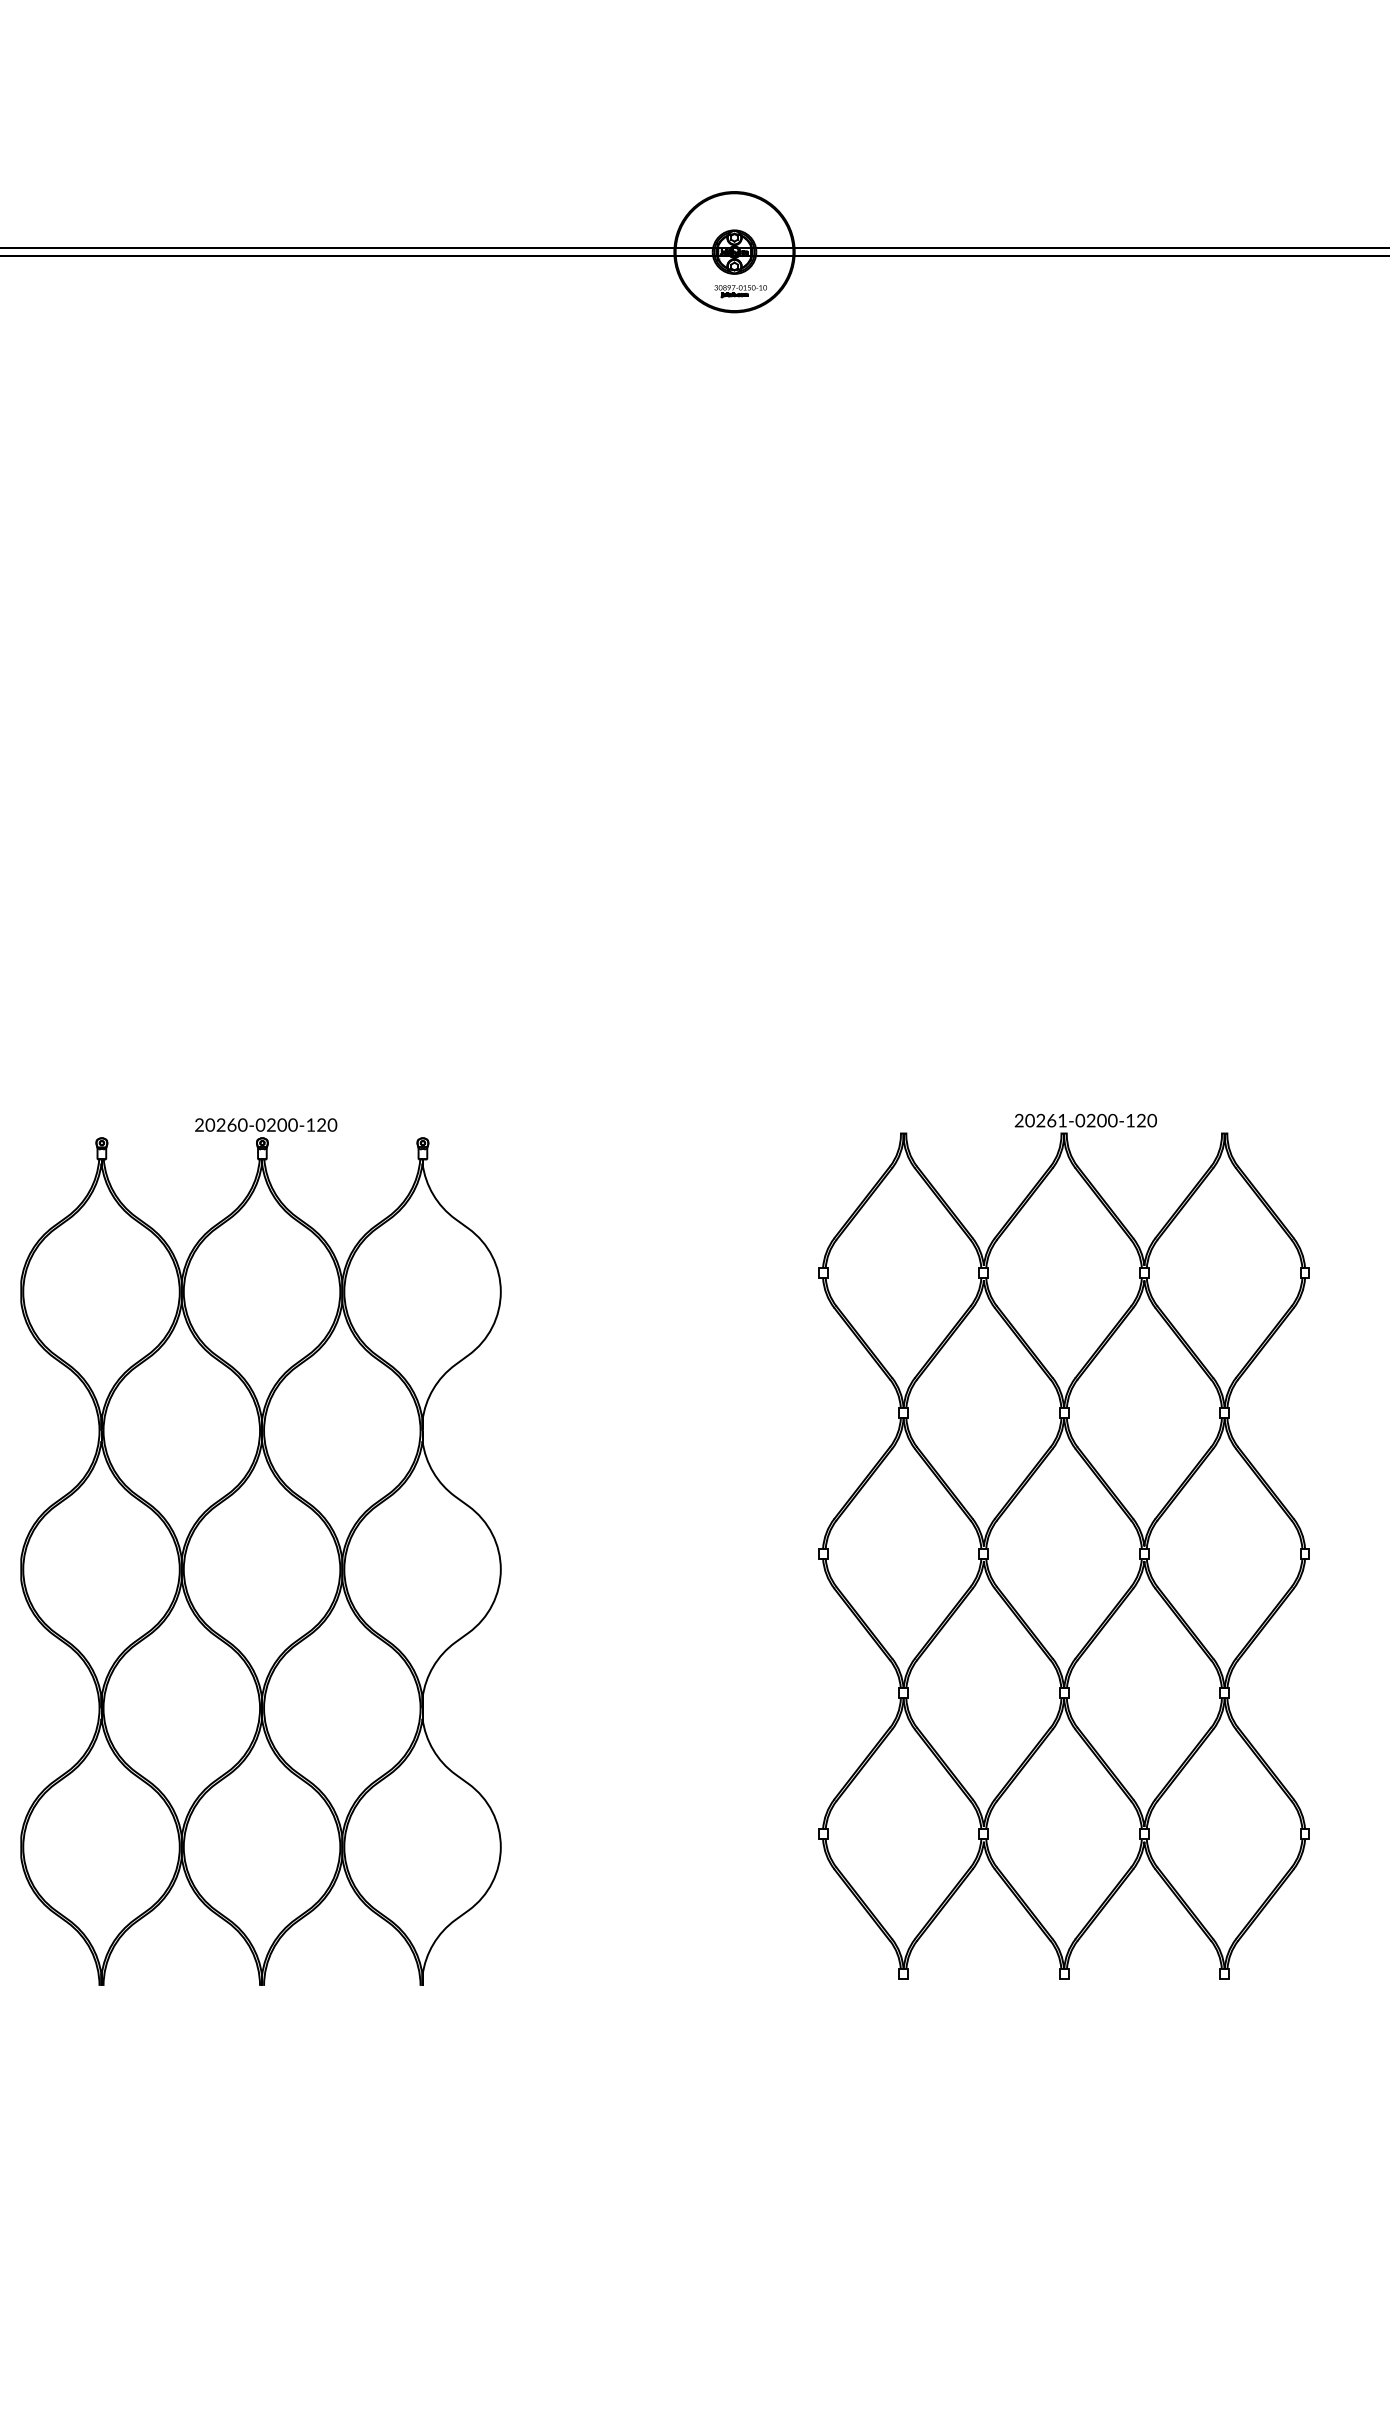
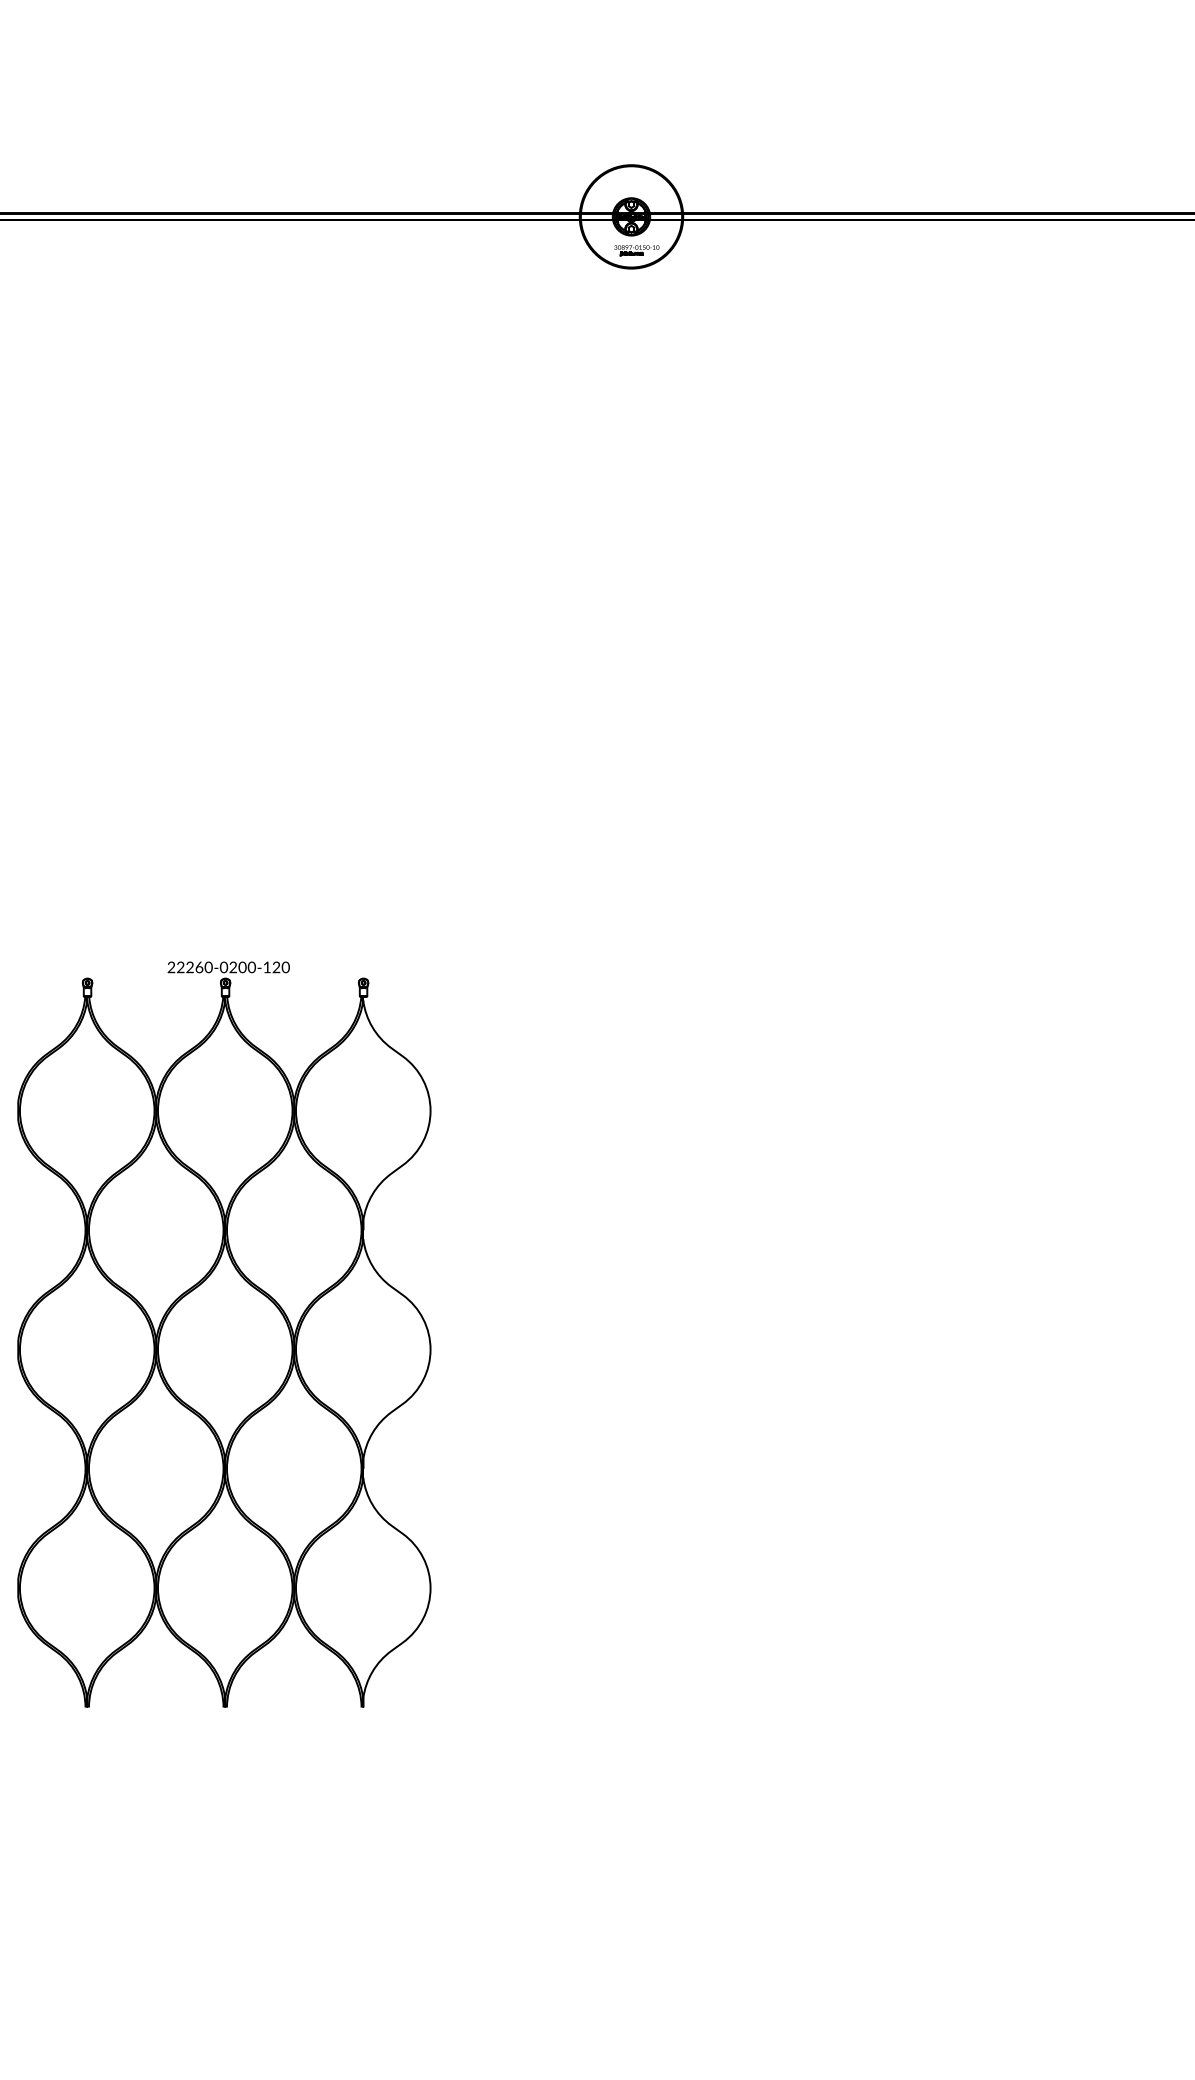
text: (209, 1125) -> (180, 967), 20260-0200-120 -> 22260-0200-120
part: (1063, 1546) -> (914, 1329), removed

